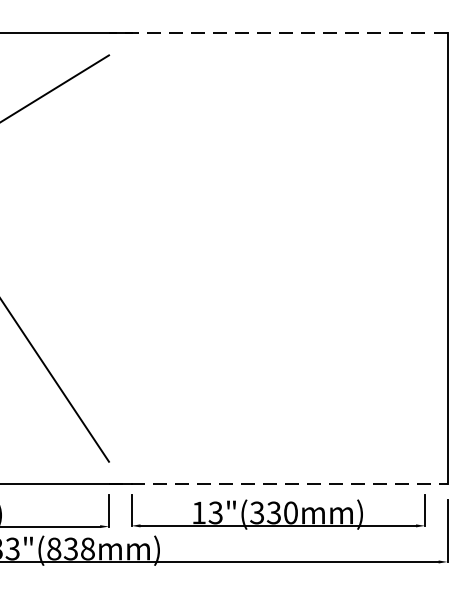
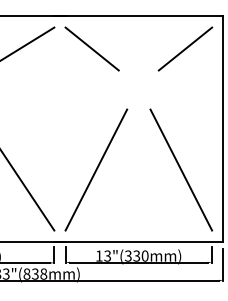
line: (277, 33) -> (138, 16), dashed -> solid
line: (183, 97) -> (91, 48), added
line: (371, 97) -> (185, 48), added
line: (193, 339) -> (96, 169), added
line: (363, 339) -> (181, 169), added
line: (277, 483) -> (138, 241), dashed -> solid

